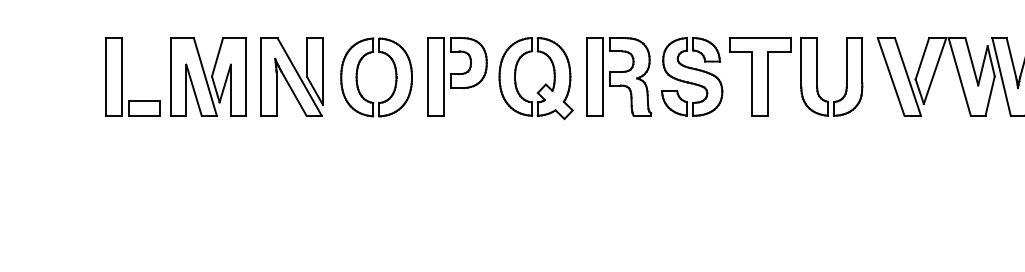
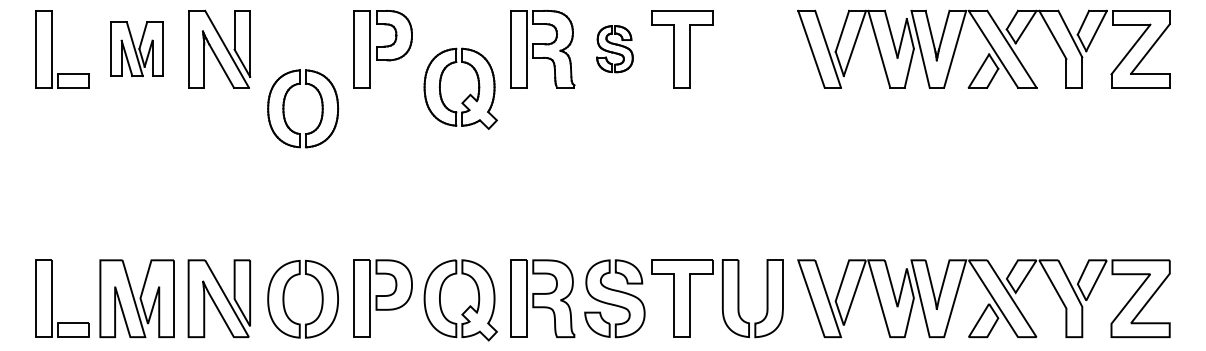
part: (207, 76) -> (136, 48), size x0.7
part: (691, 76) -> (614, 48), size x0.6
part: (395, 77) -> (321, 108), moved
part: (817, 77) -> (738, 49), removed
part: (543, 85) -> (468, 95), moved

